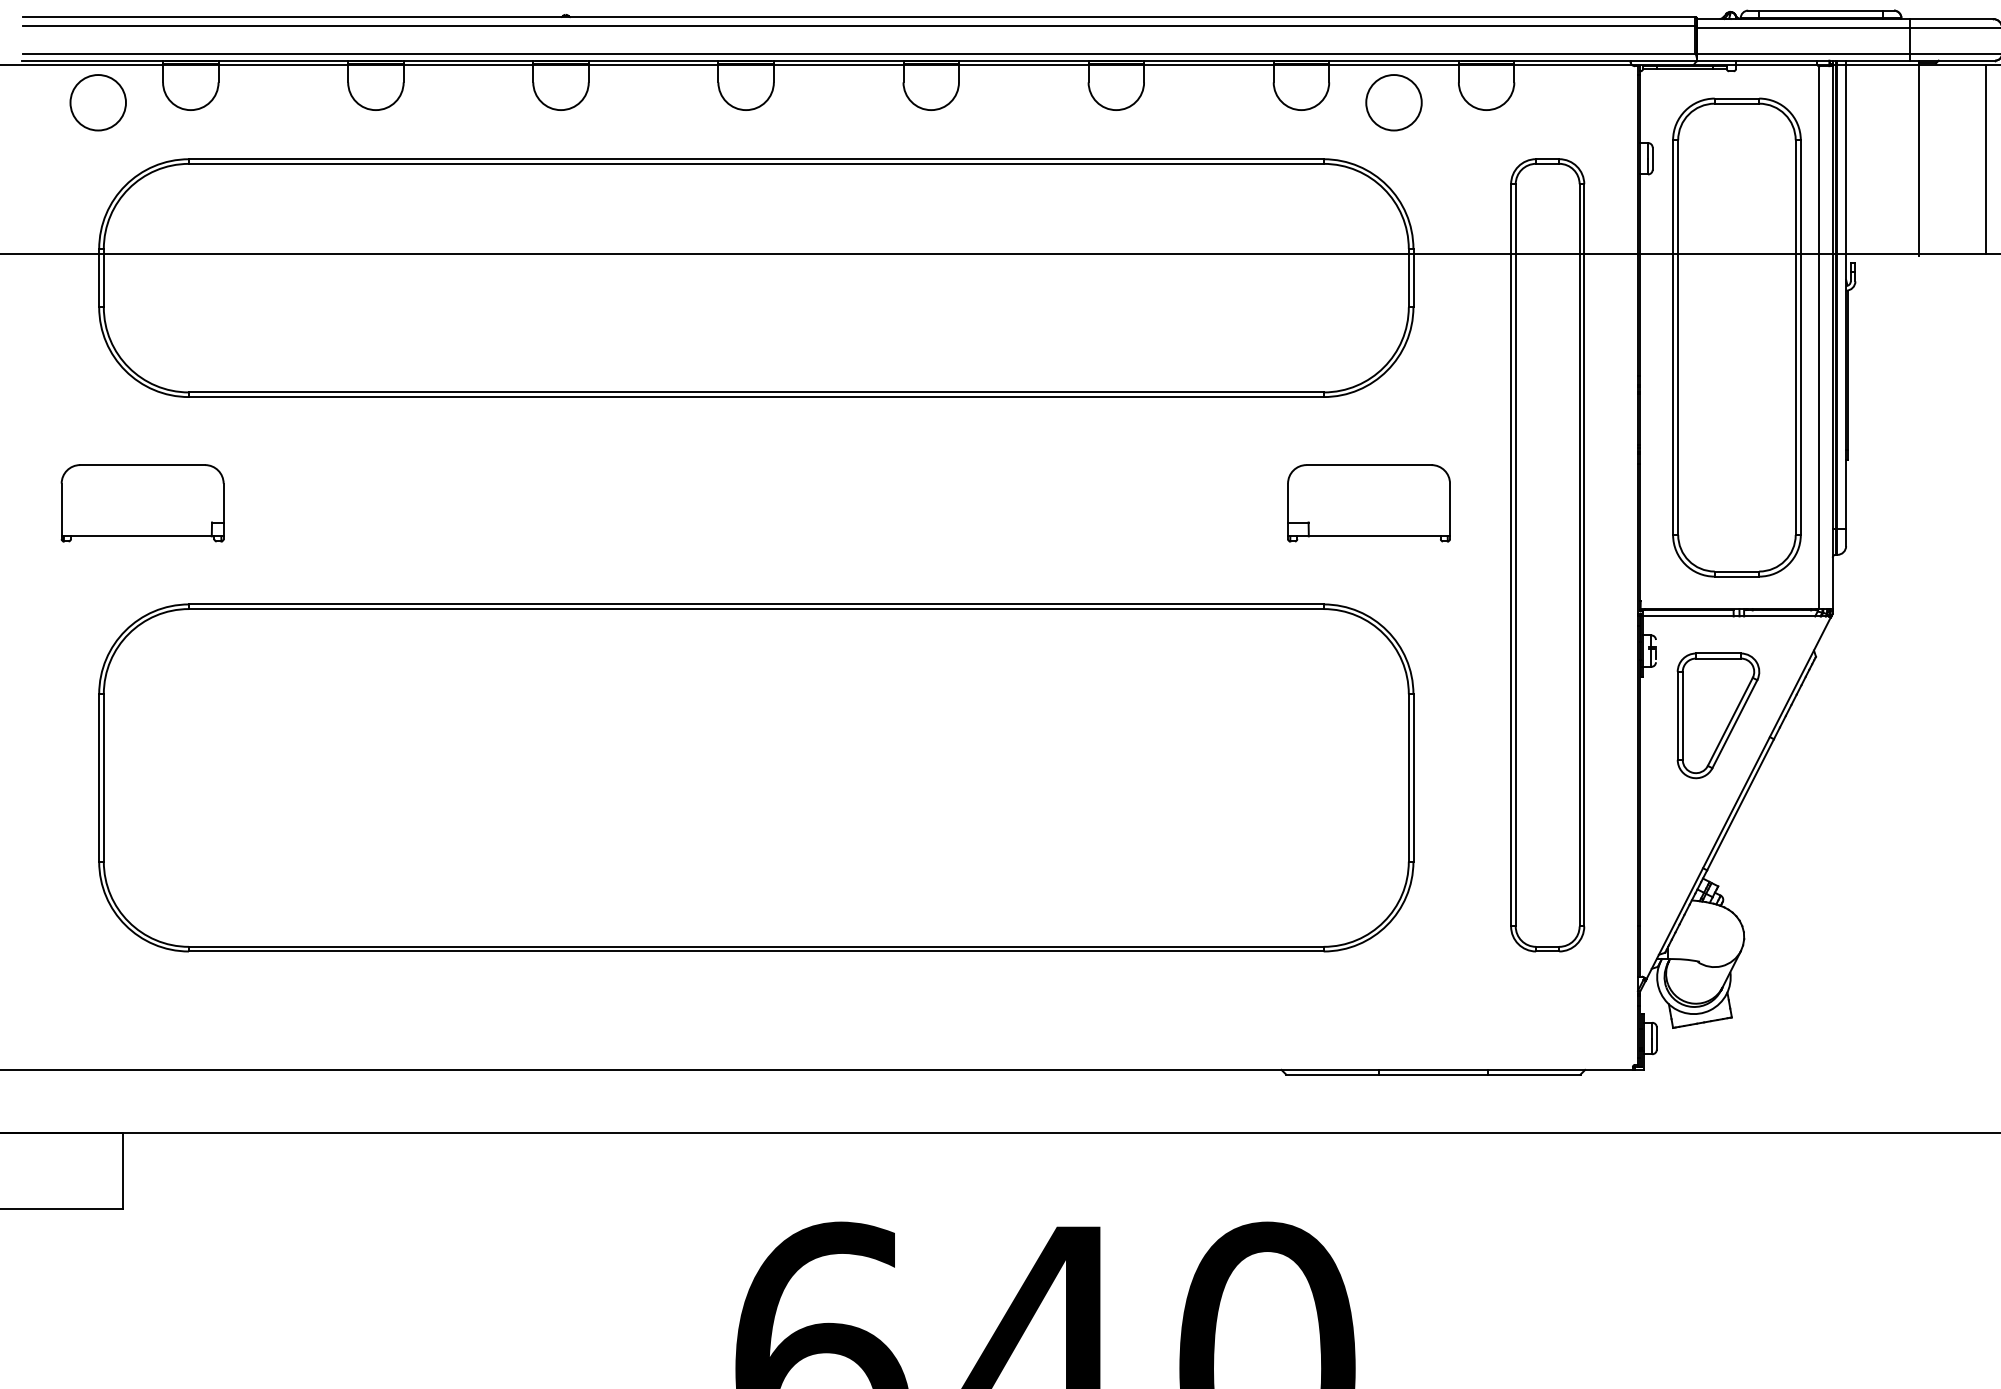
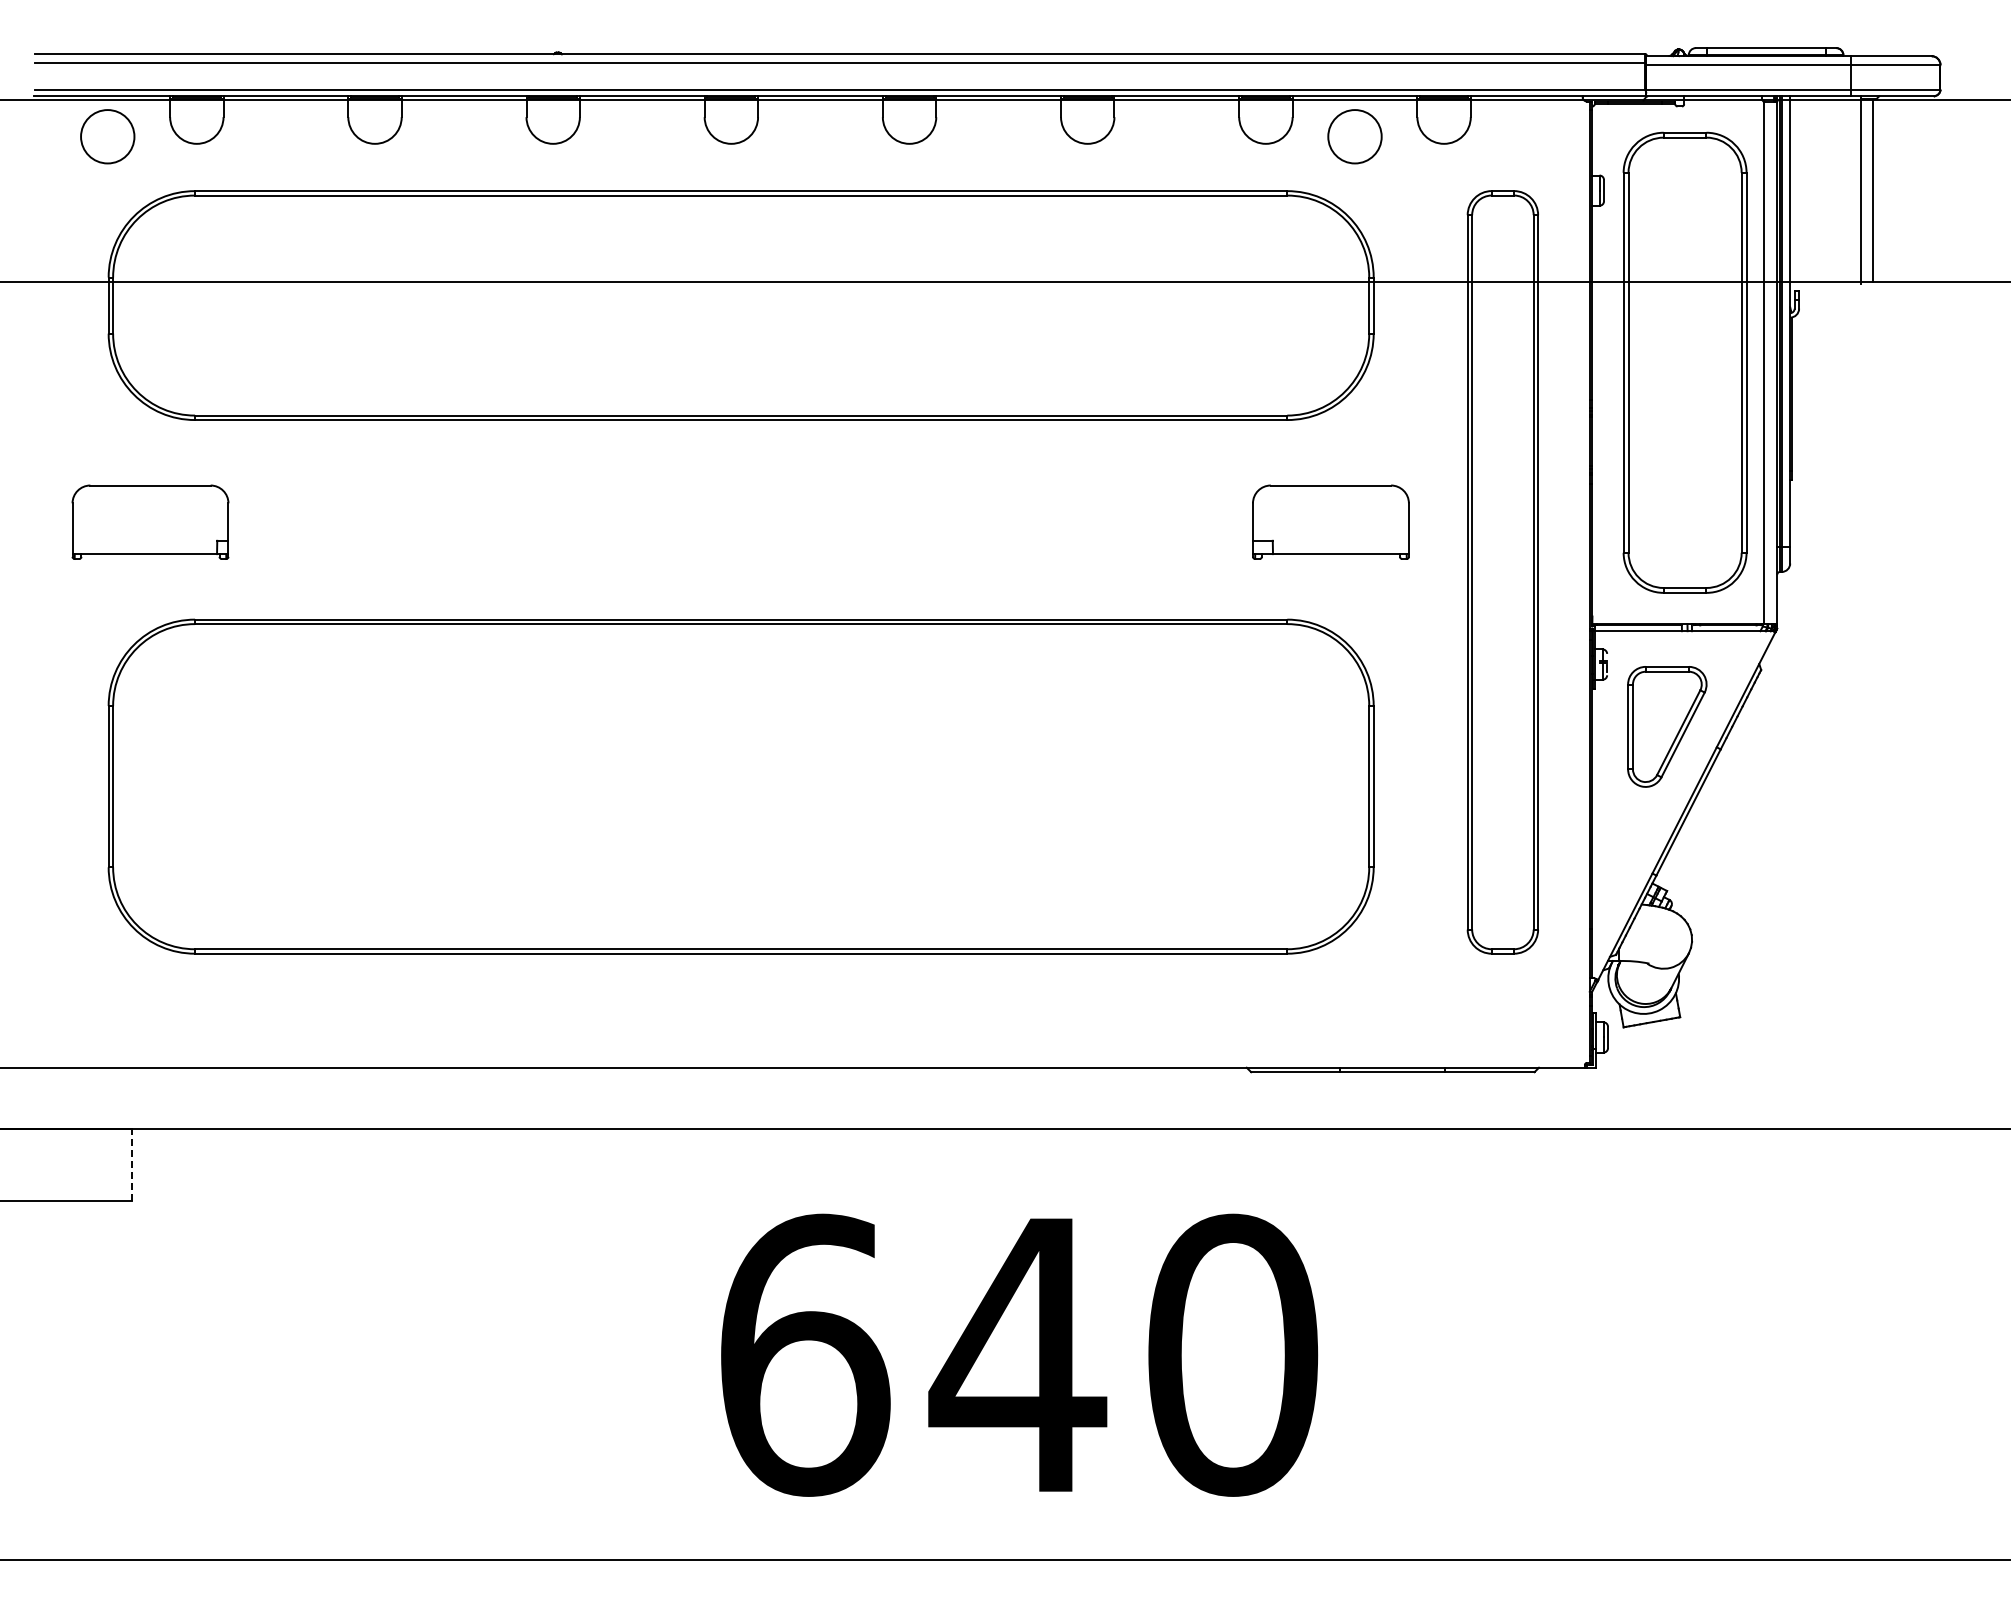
line: (1985, 159) -> (1873, 191), moved
line: (122, 1170) -> (131, 1164), solid -> dashed

